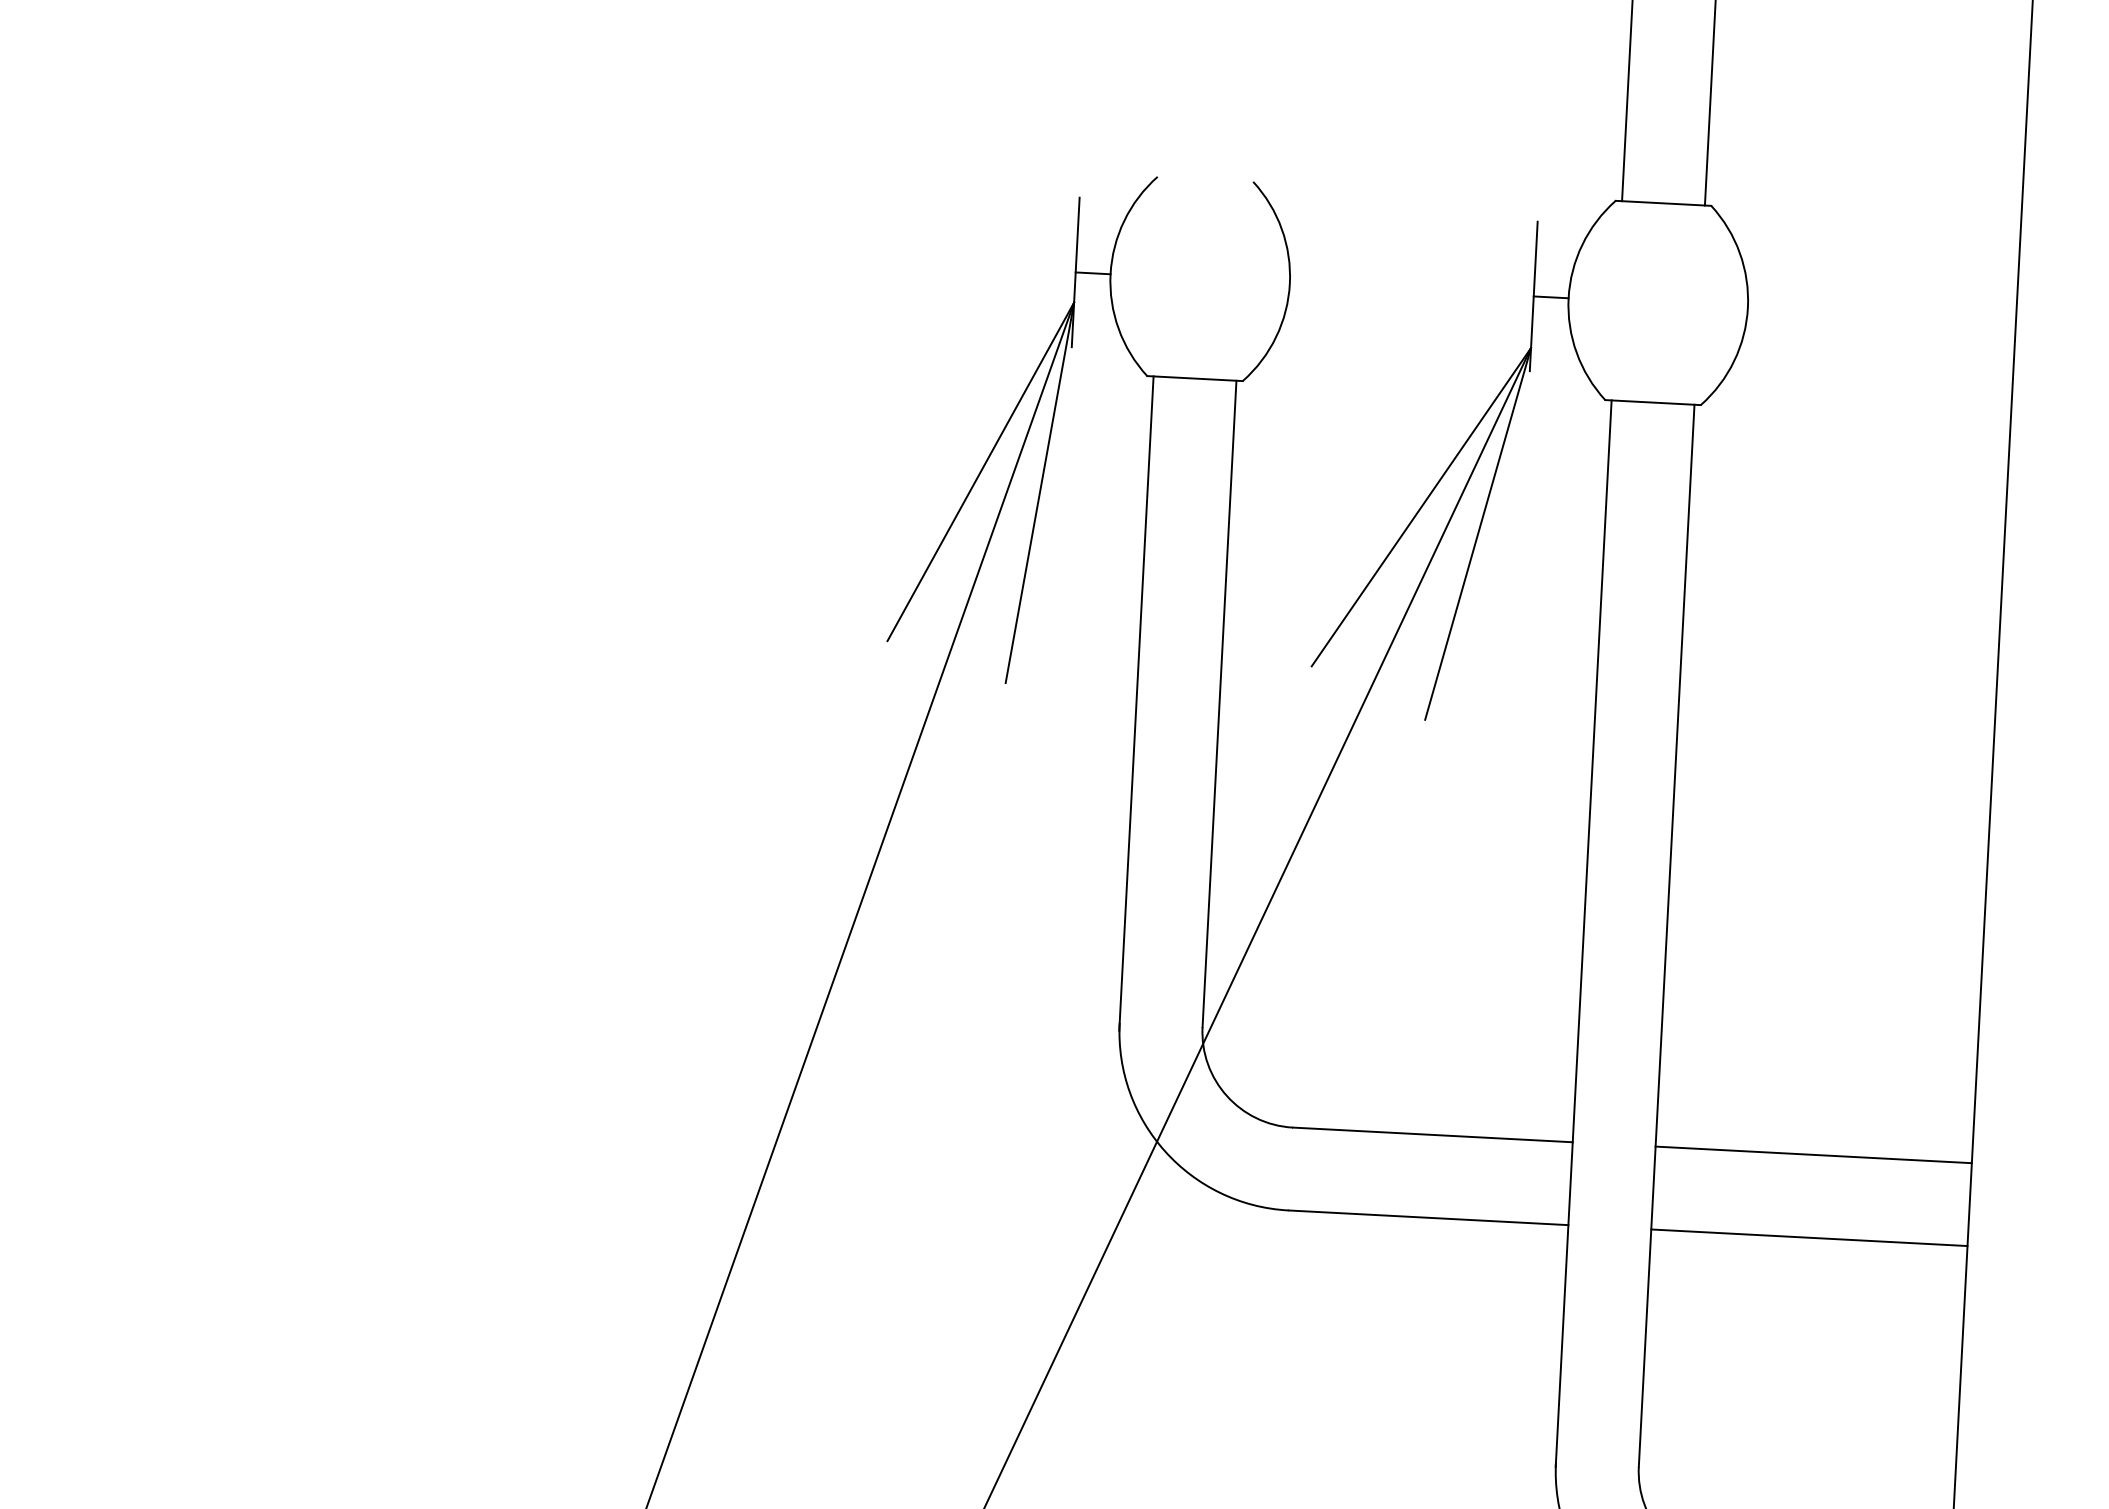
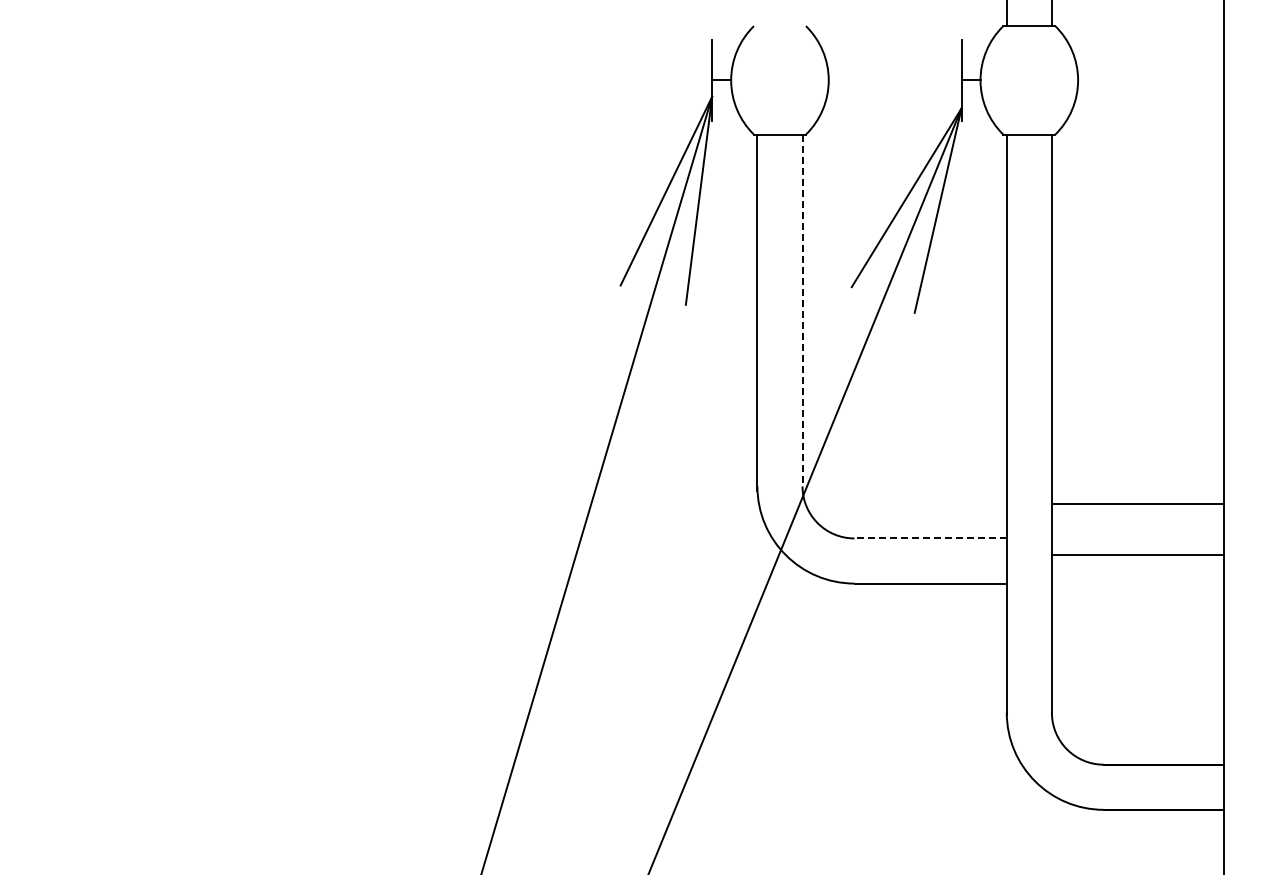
line: (1219, 703) -> (802, 310), solid -> dashed
line: (1432, 1134) -> (930, 538), solid -> dashed
line: (1812, 1154) -> (1137, 504), moved
line: (1808, 1237) -> (1137, 554), moved

